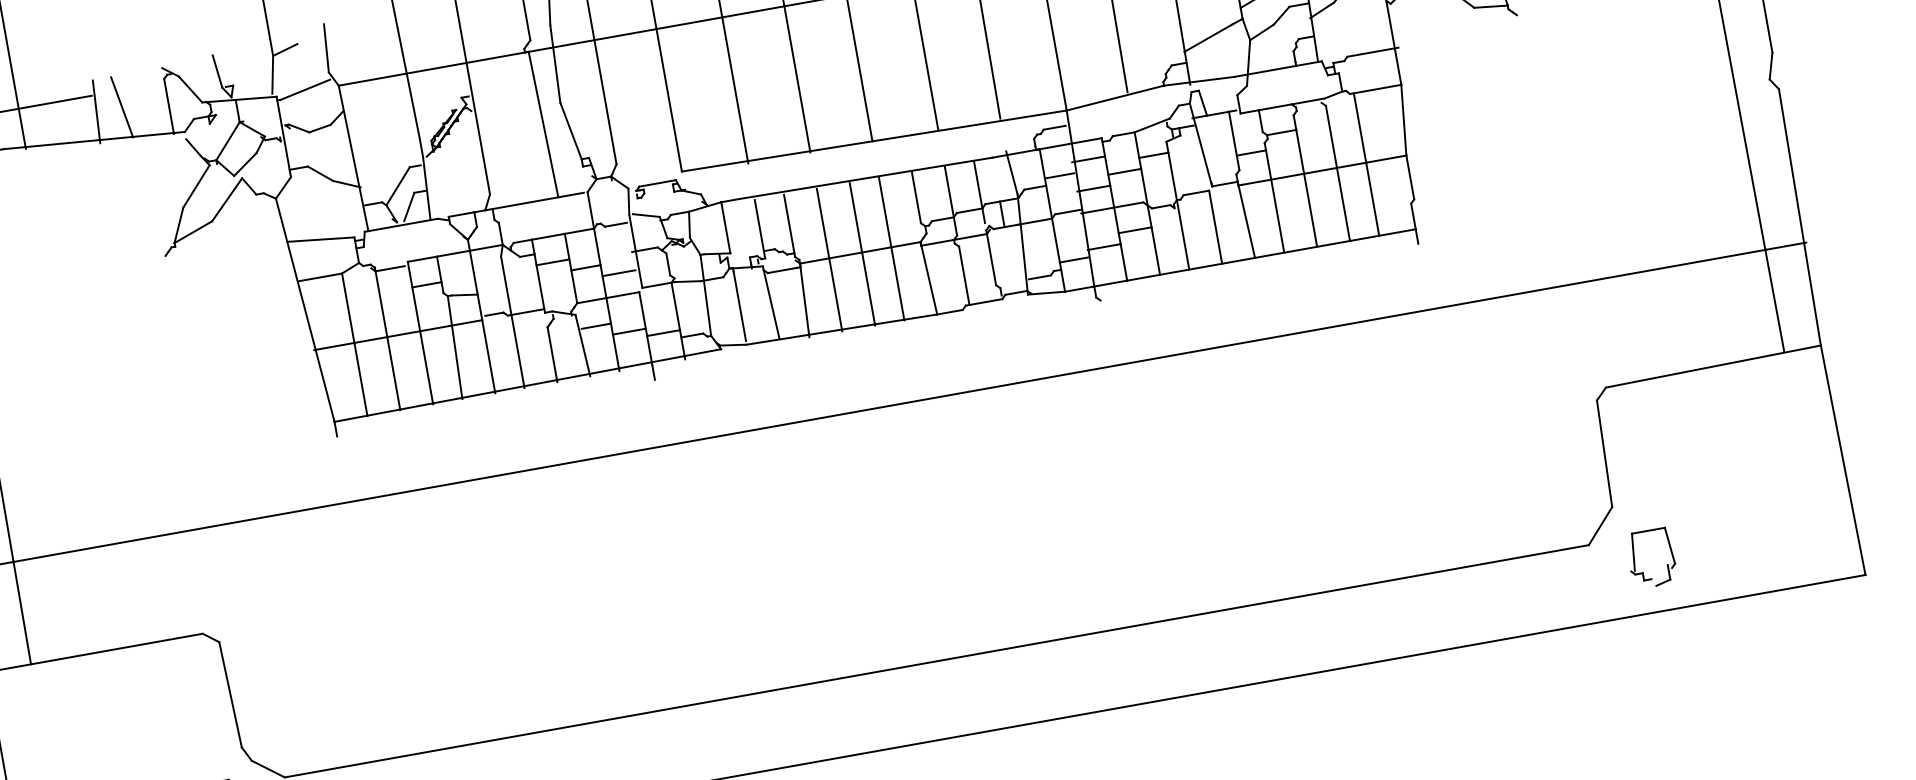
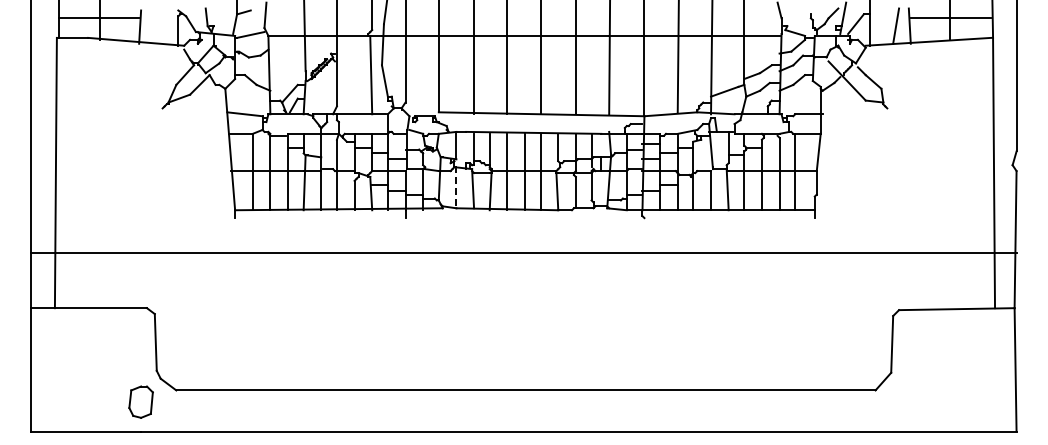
line: (121, 106) -> (153, 26), removed
line: (739, 305) -> (456, 187), solid -> dashed
part: (1635, 560) -> (898, 402), removed

